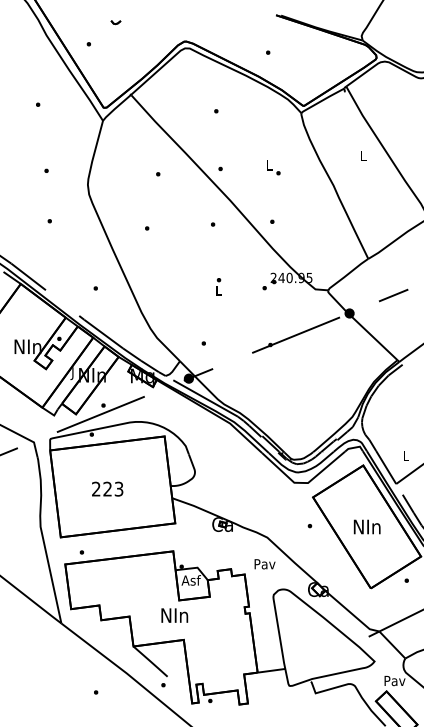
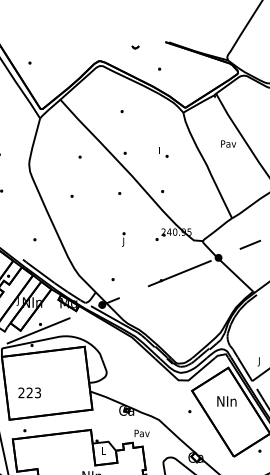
part: (115, 22) -> (135, 47), moved
text: (363, 156) -> (228, 144), L -> Pav
text: (218, 291) -> (123, 241), L -> J
text: (405, 456) -> (258, 361), L -> J
text: (107, 488) -> (29, 392), moved
text: (366, 526) -> (226, 401), moved
text: (264, 564) -> (141, 433), moved
text: (190, 580) -> (103, 451), Asf -> L

